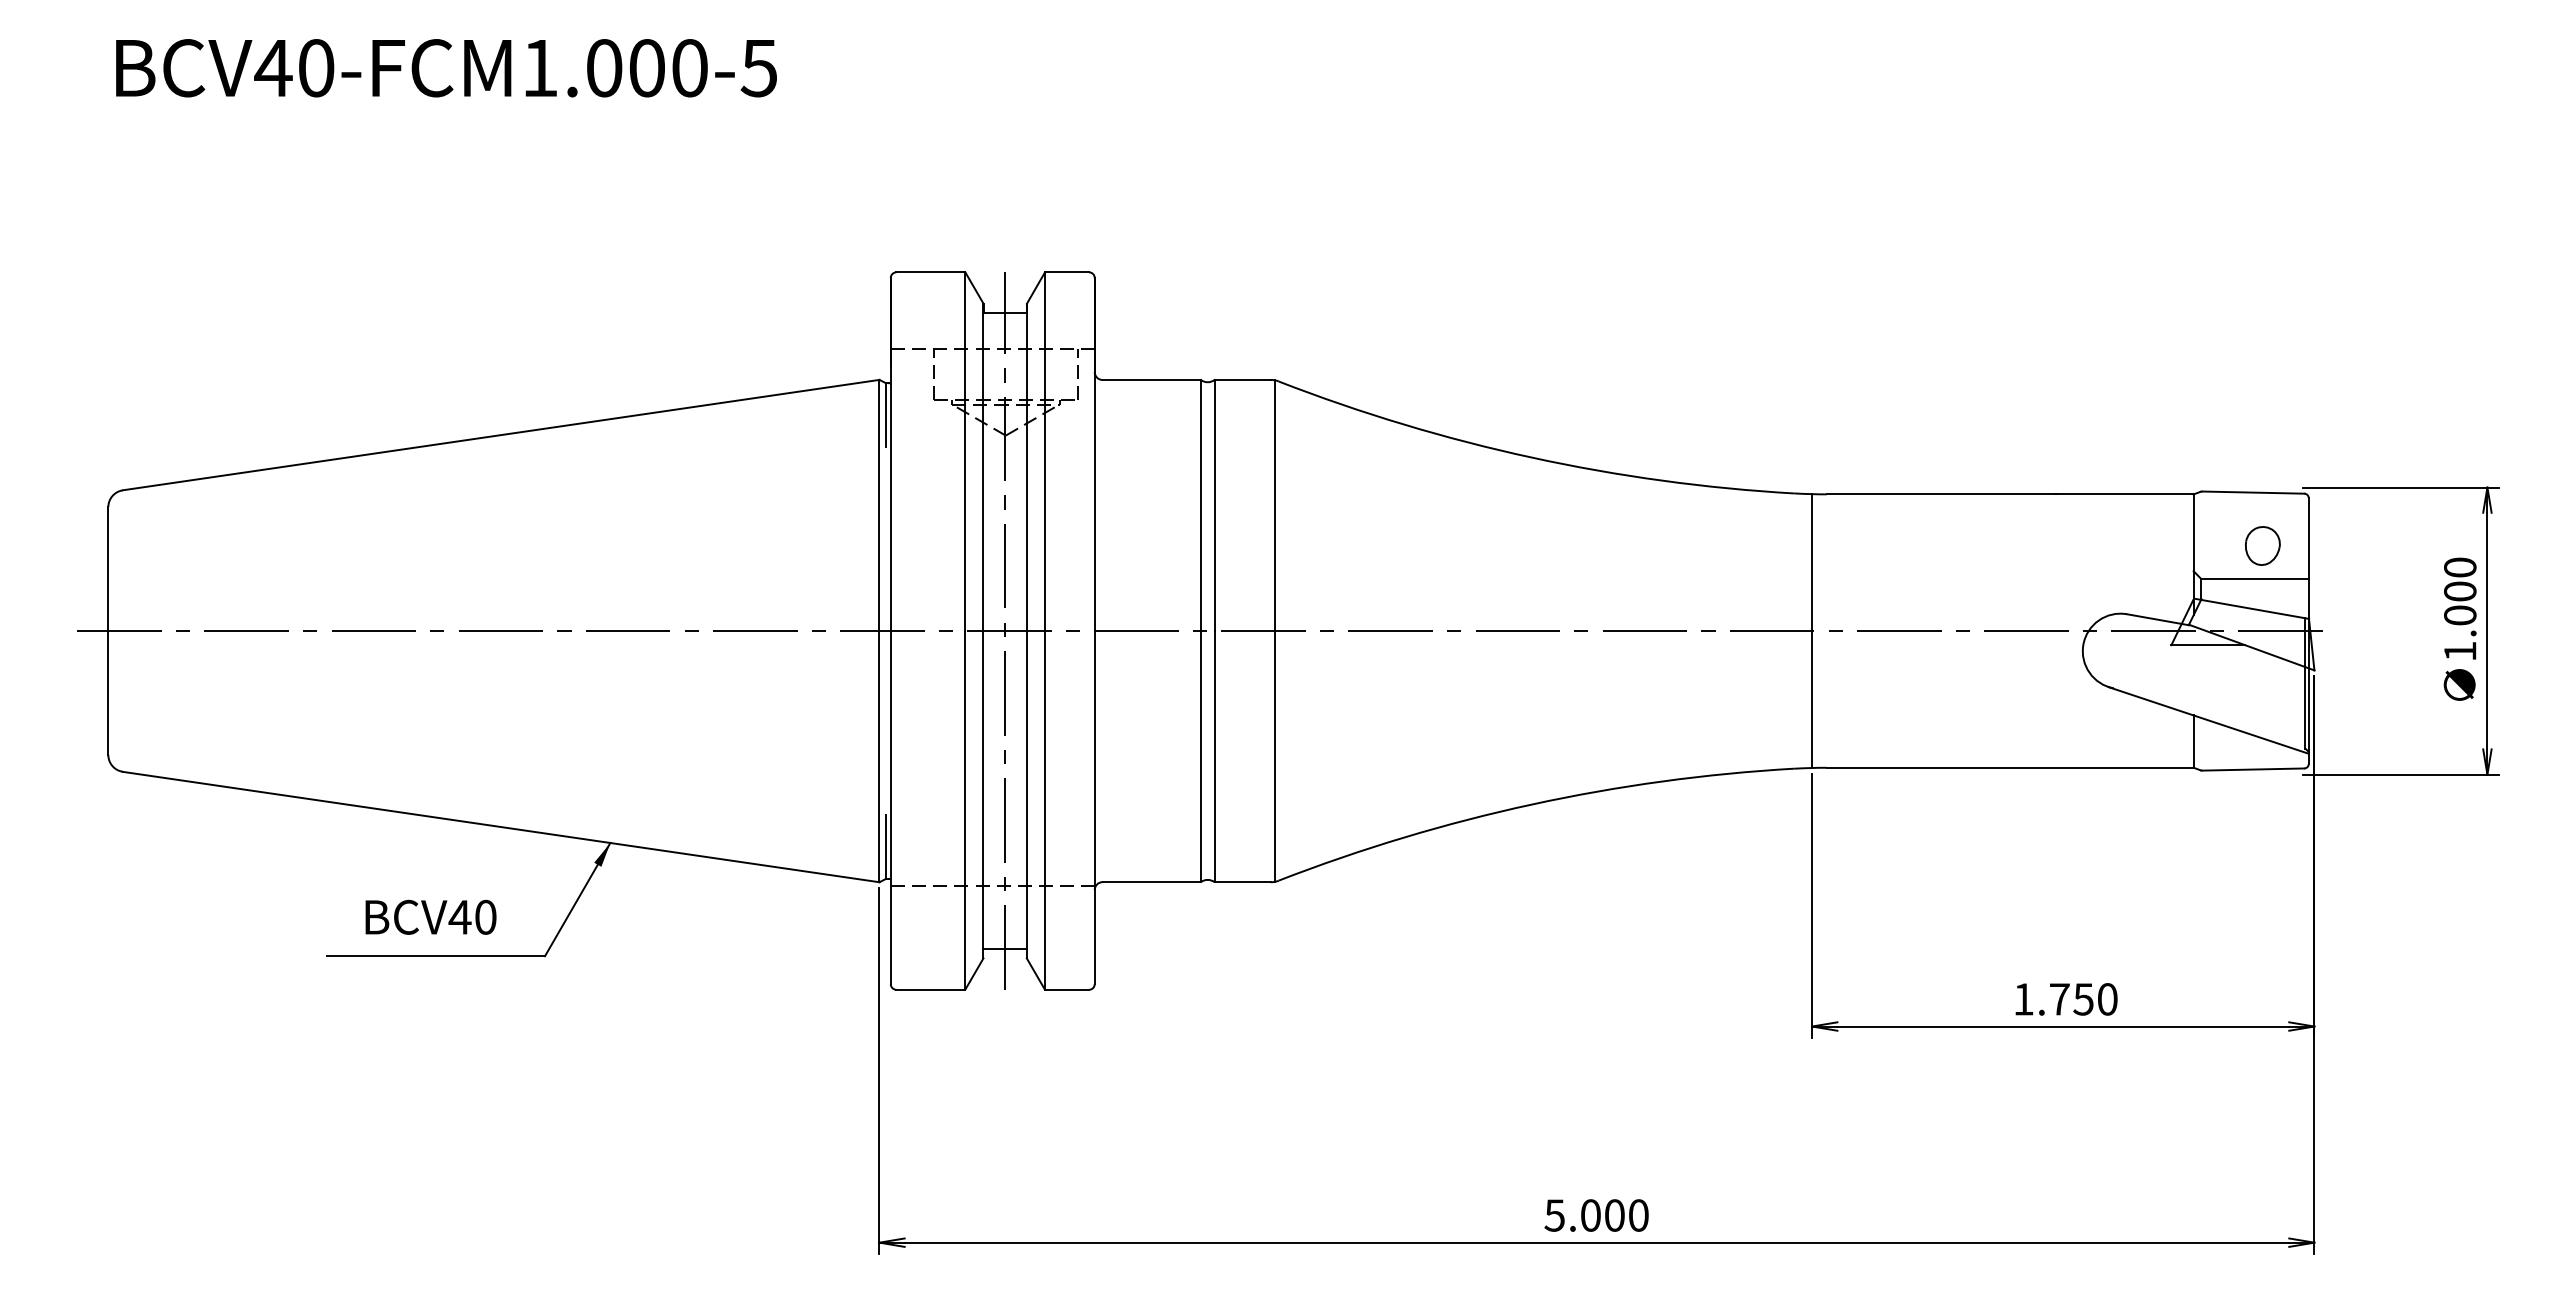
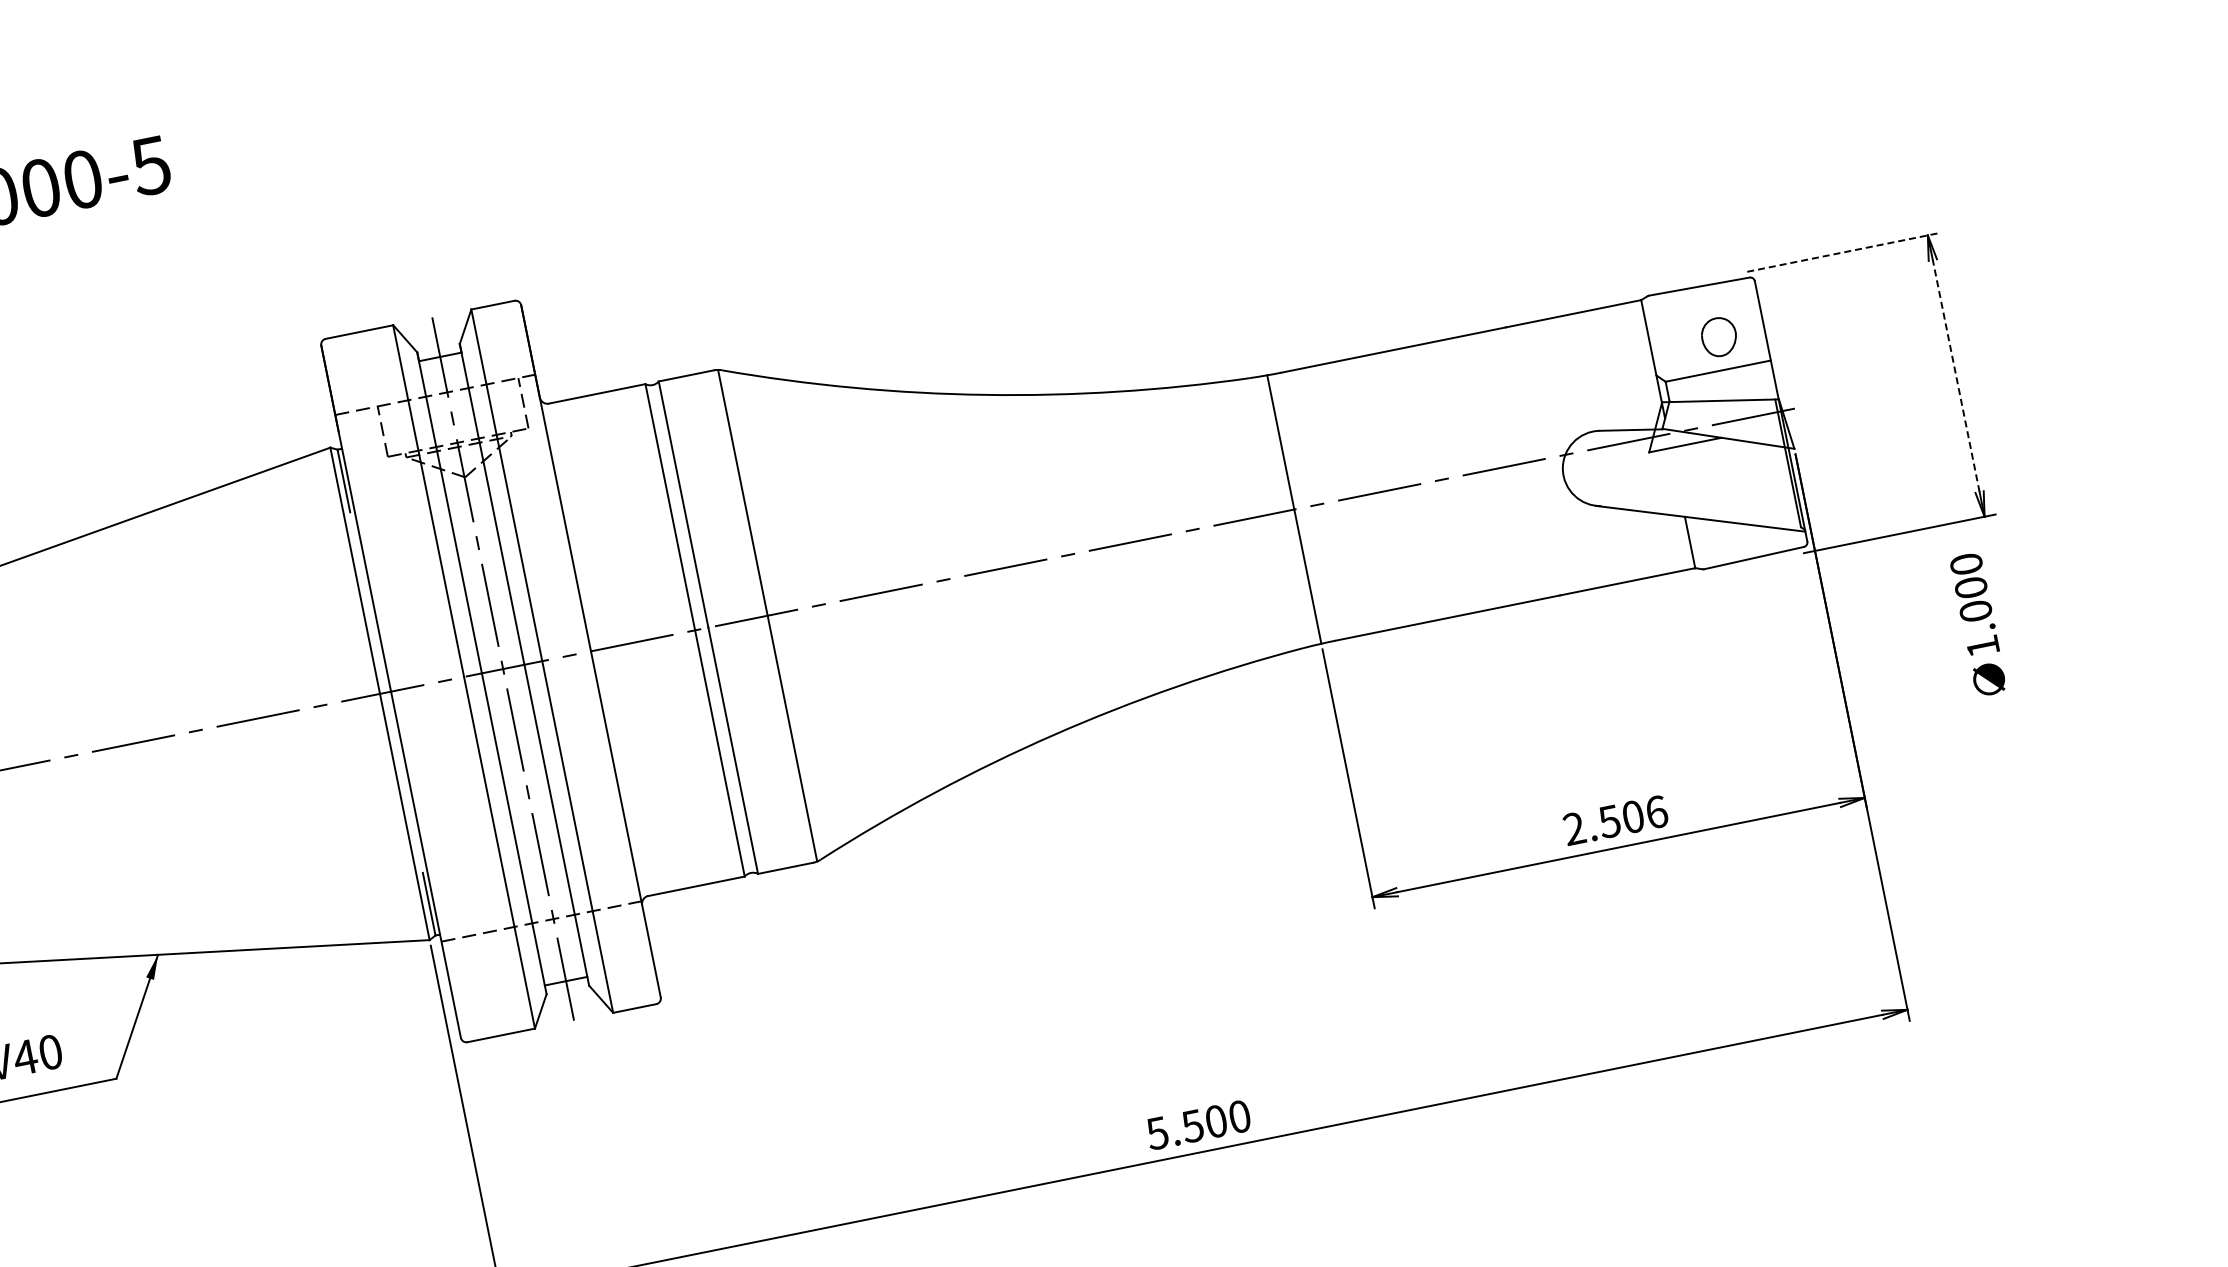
line: (2400, 487) -> (1842, 252), solid -> dashed
text: (2459, 628) -> (1977, 624), moved
line: (2487, 630) -> (1956, 375), solid -> dashed
text: (2065, 999) -> (1615, 820), 1.750 -> 2.506
text: (1590, 1215) -> (1192, 1126), 5.000 -> 5.500

